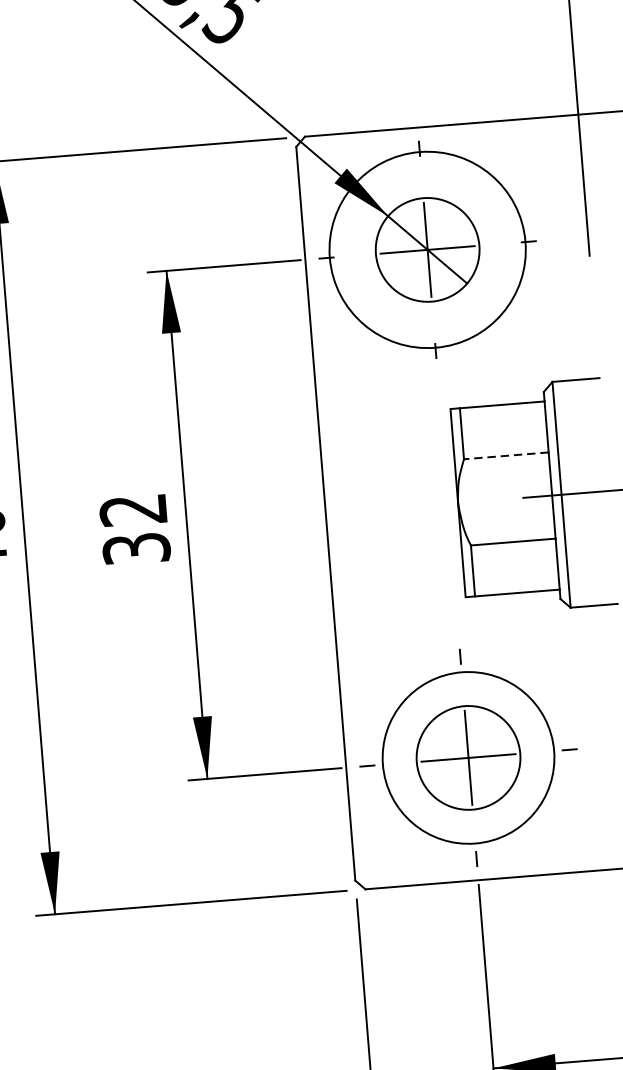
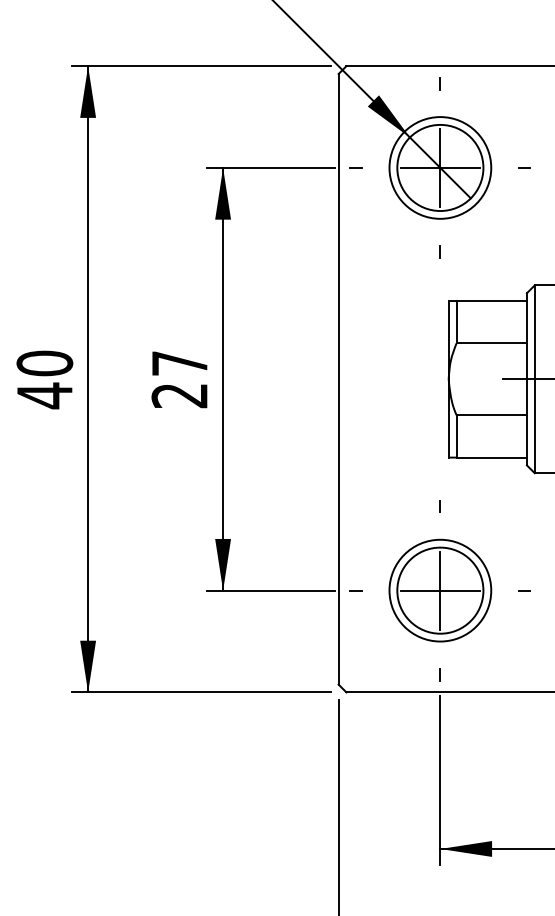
circle: (427, 249) -> (440, 167), size x0.62
line: (506, 455) -> (491, 343), dashed -> solid
text: (134, 529) -> (179, 379), 32 -> 27
circle: (468, 757) -> (440, 590), size x0.71

